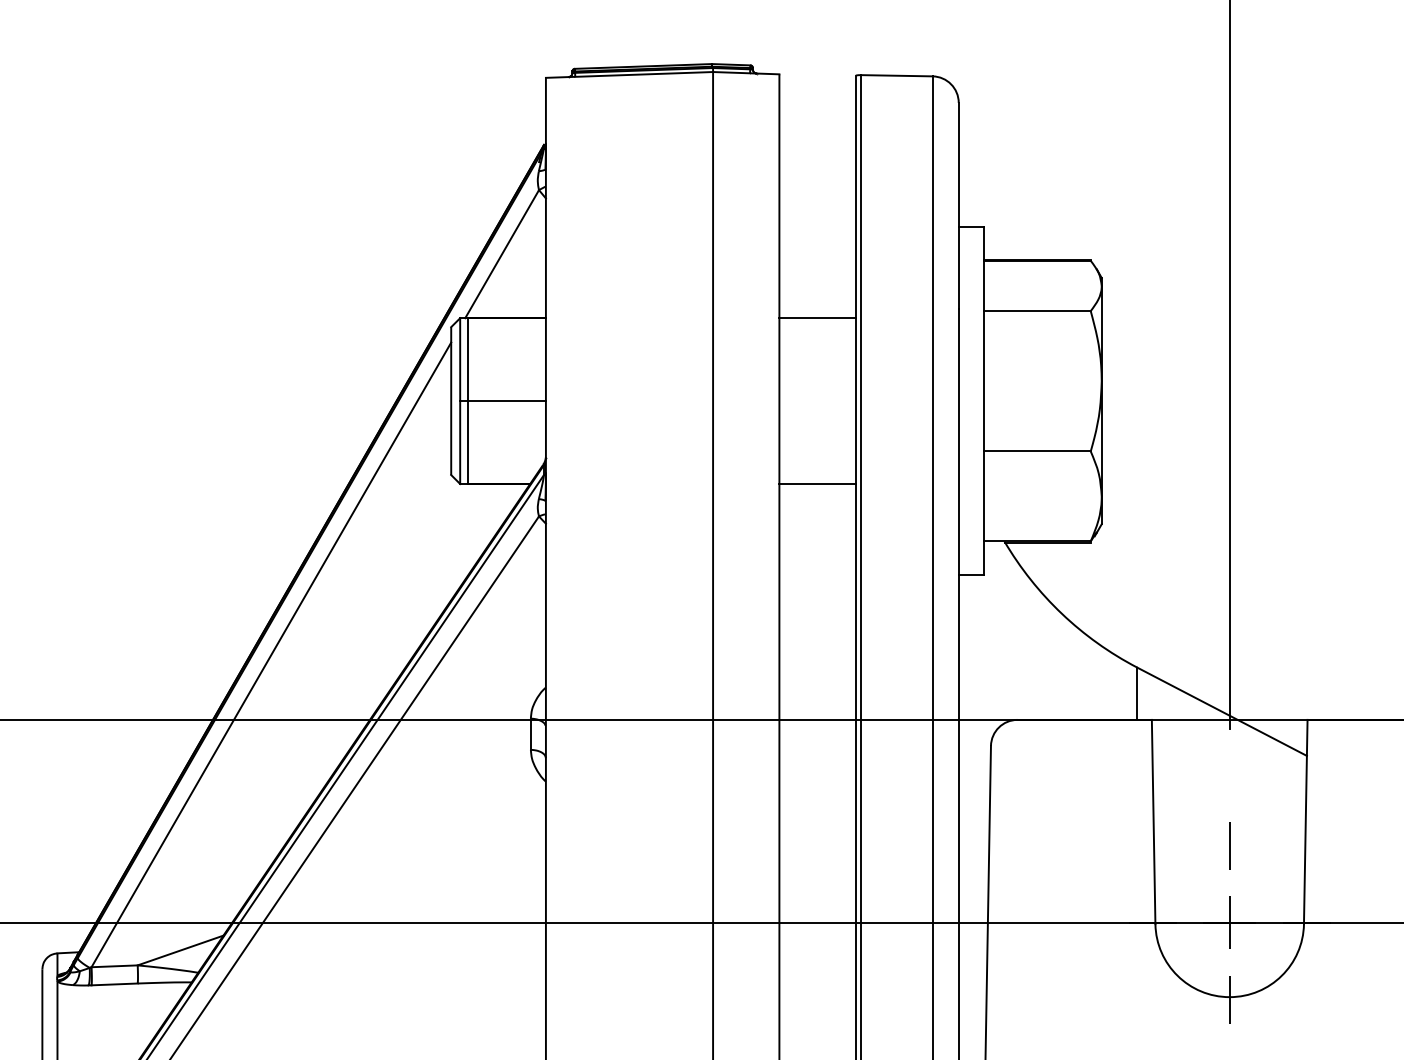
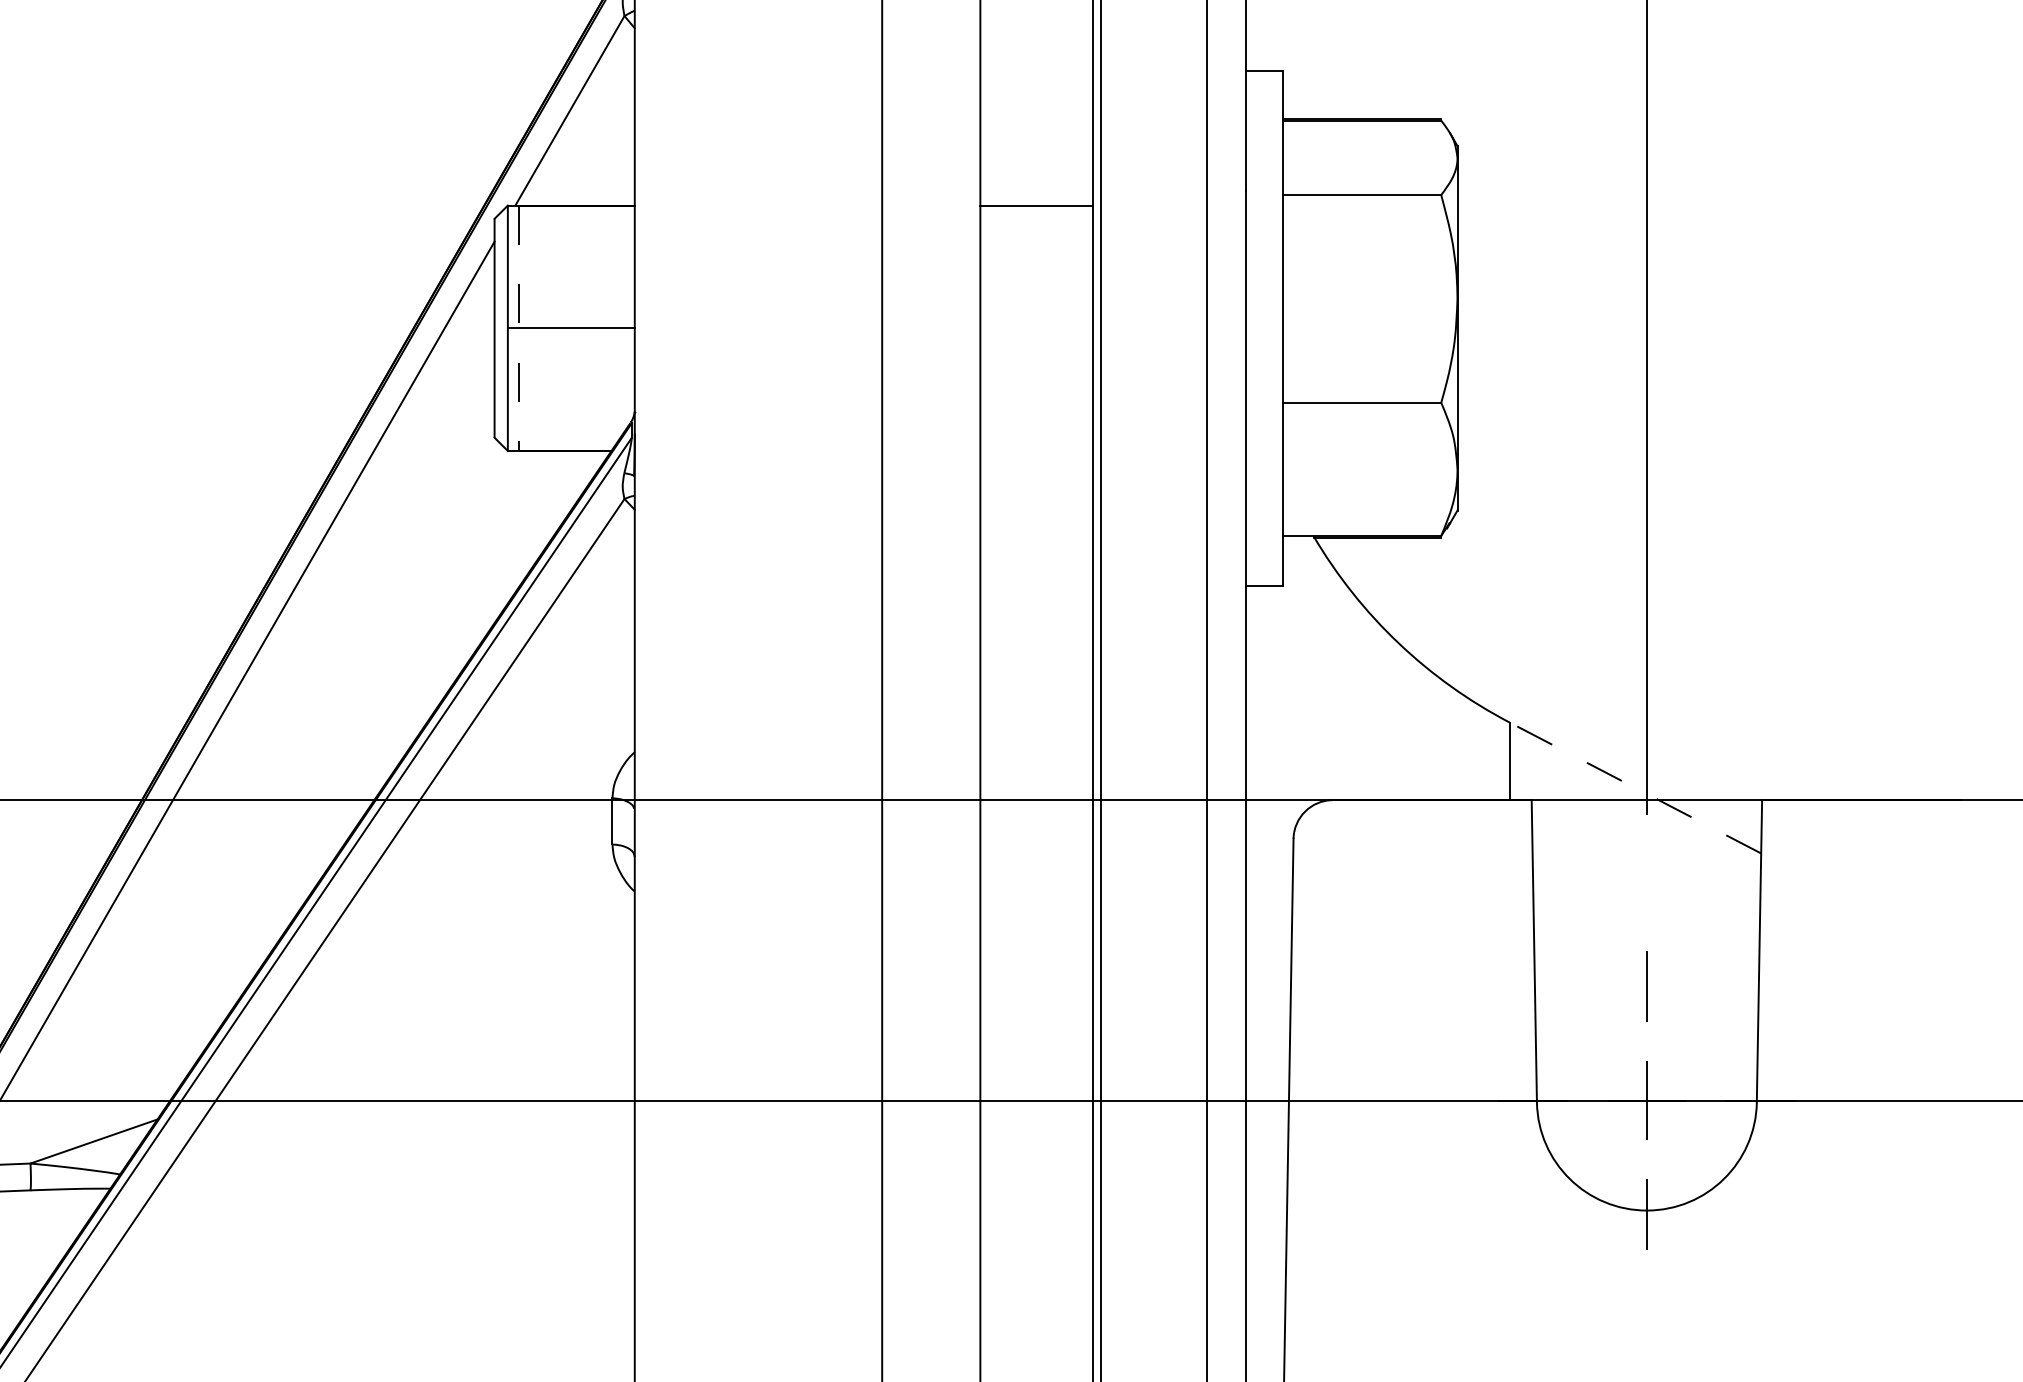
line: (467, 401) -> (518, 328), solid -> dashed
line: (817, 484) -> (1036, 451), removed
line: (1222, 711) -> (1636, 787), solid -> dashed

